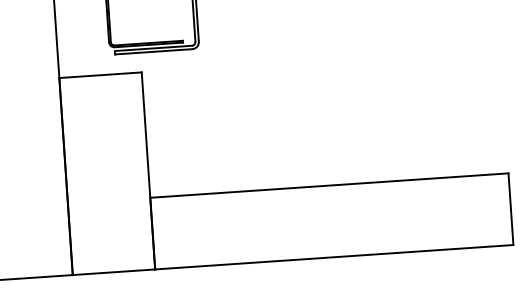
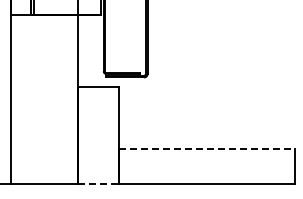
line: (331, 184) -> (207, 148), solid -> dashed
line: (114, 271) -> (98, 183), solid -> dashed

